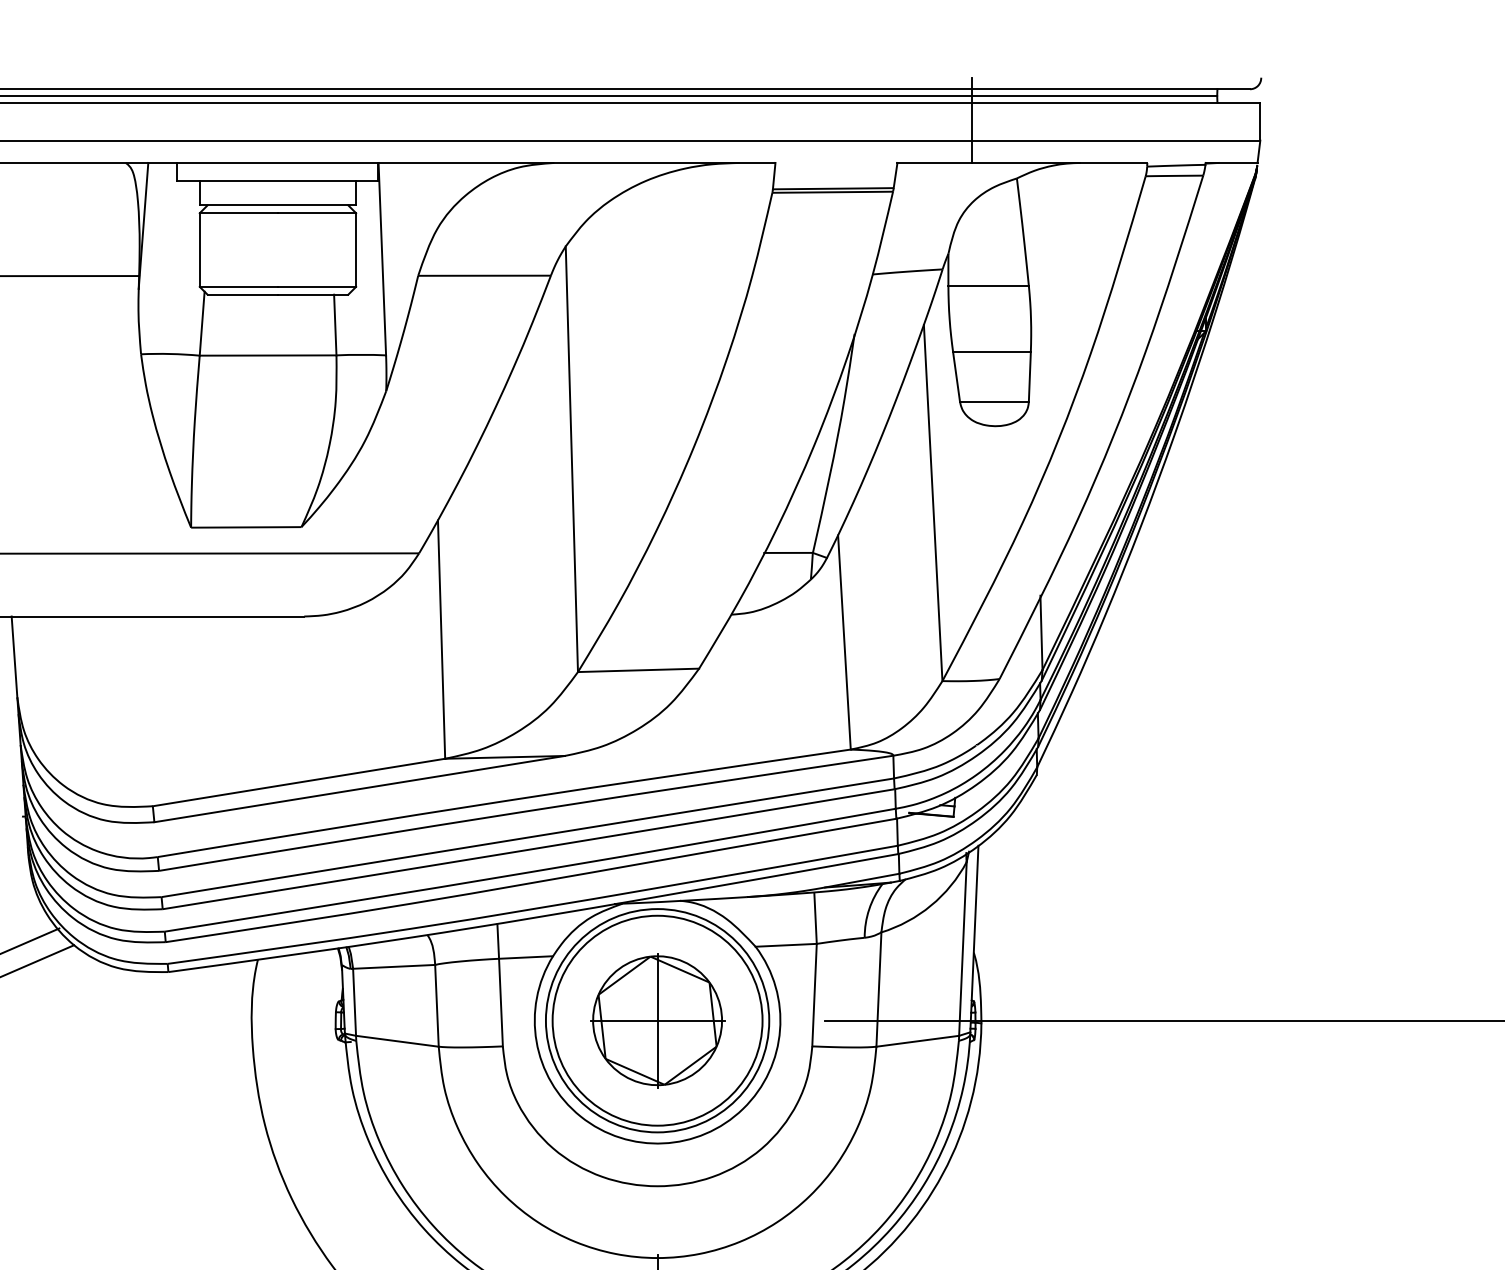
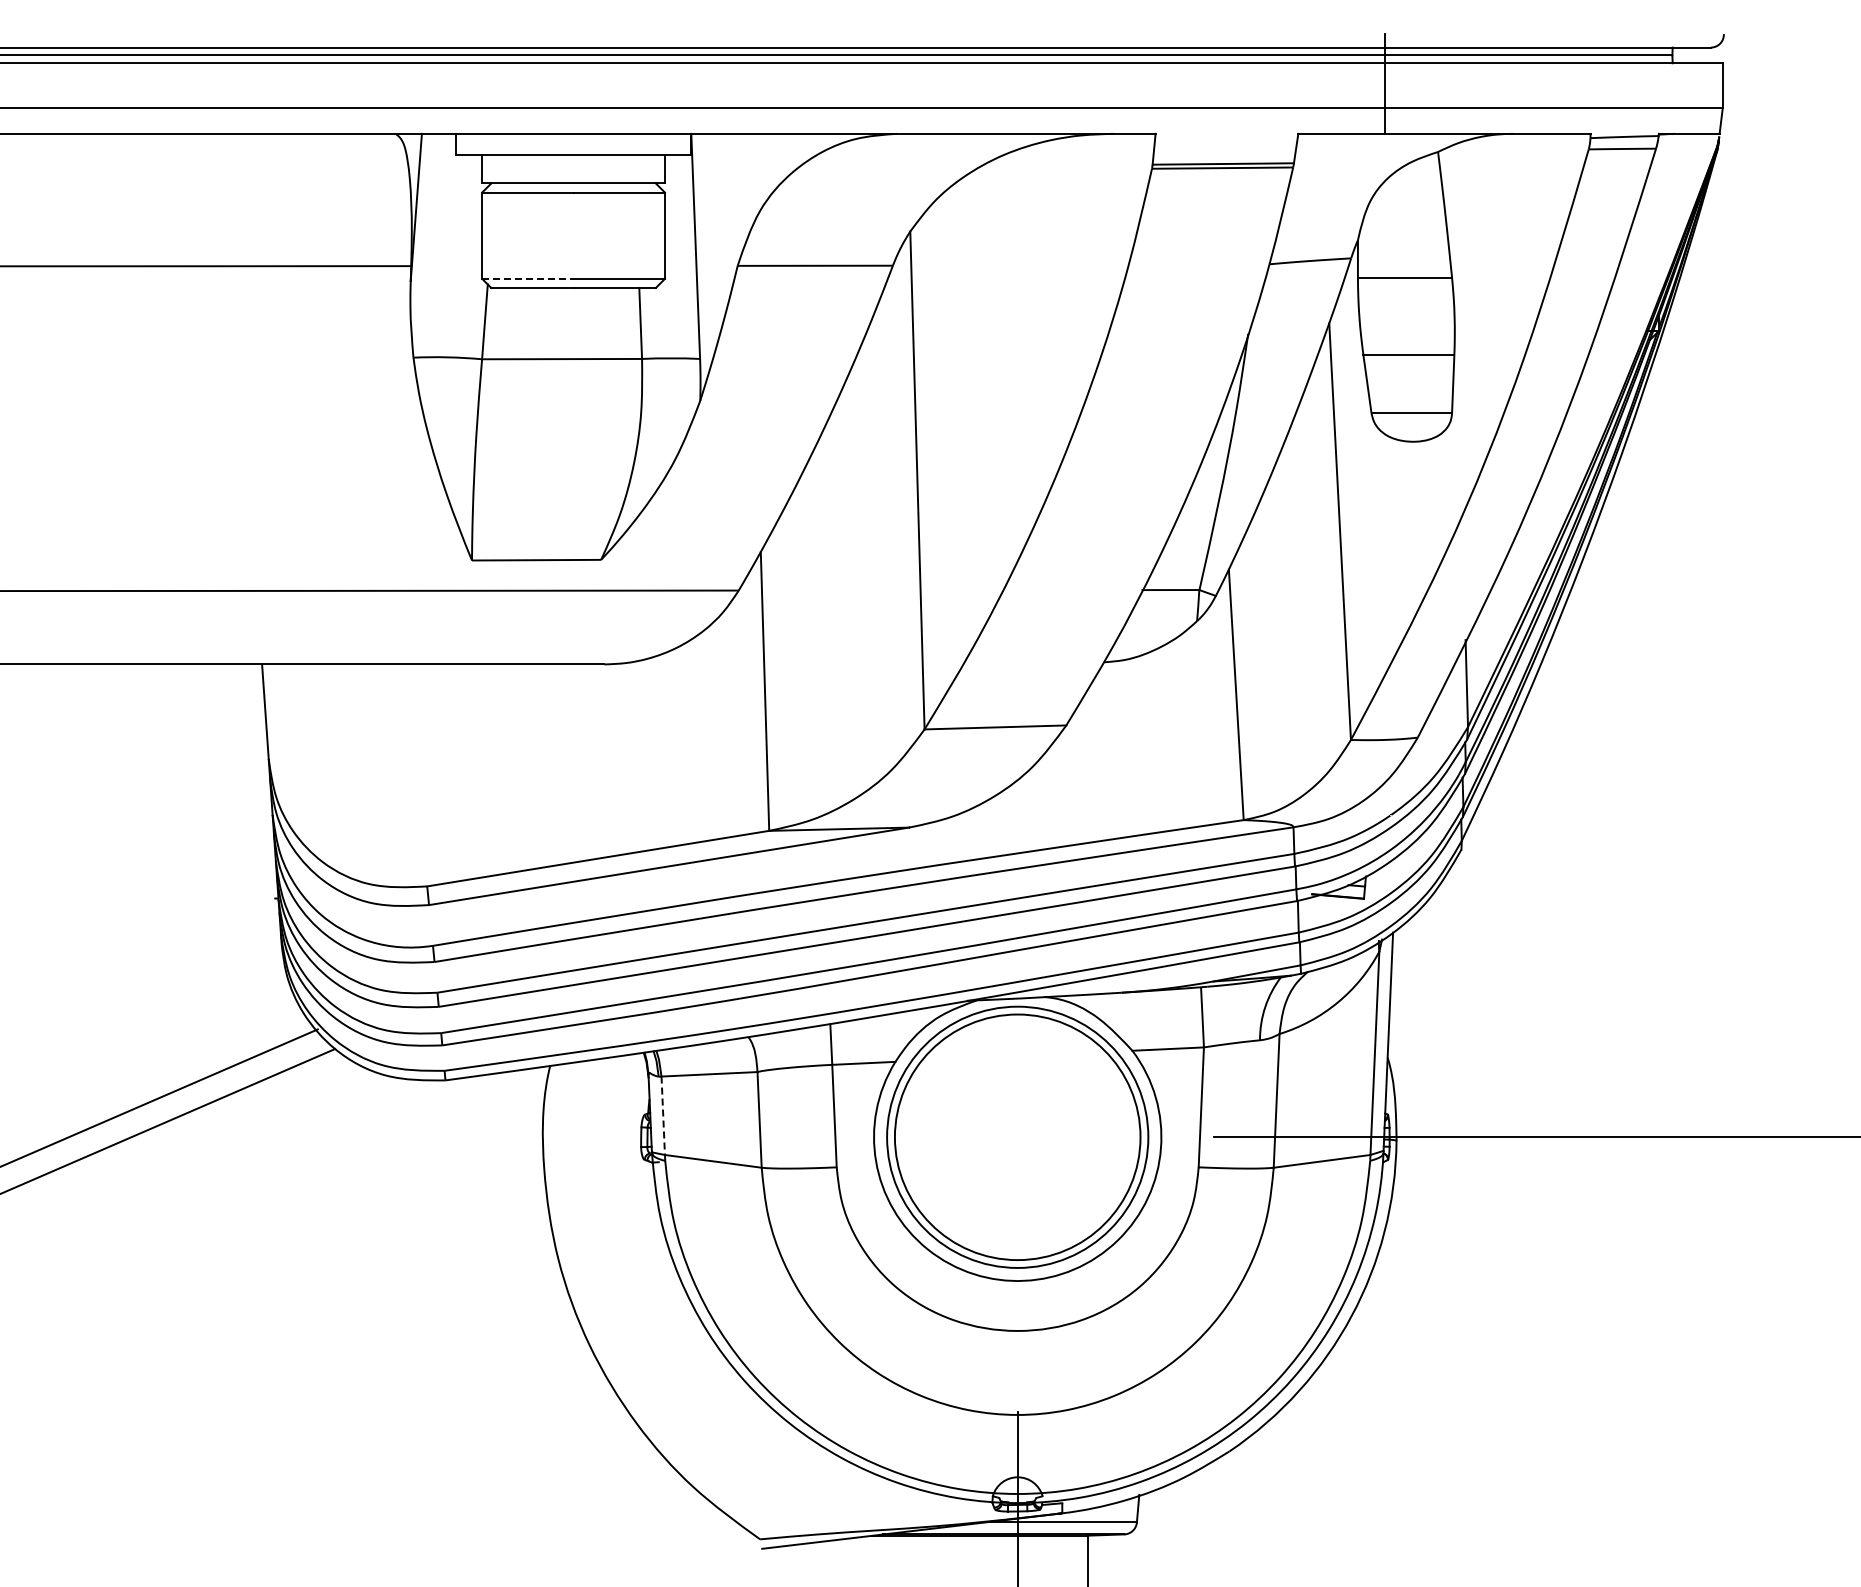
line: (238, 286) -> (527, 278), solid -> dashed
line: (354, 1002) -> (663, 1116), solid -> dashed
part: (657, 1020) -> (1017, 1137), removed

